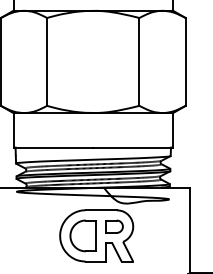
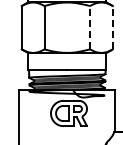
line: (140, 61) -> (90, 27), solid -> dashed
line: (184, 61) -> (112, 27), solid -> dashed

